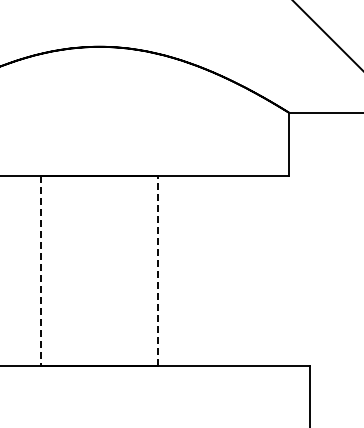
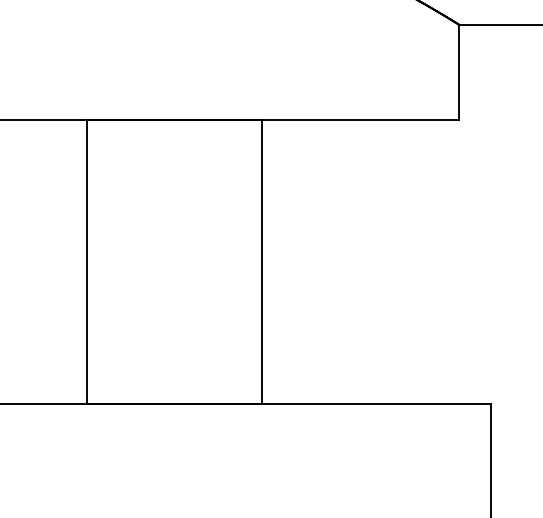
line: (41, 271) -> (87, 262), dashed -> solid
line: (157, 271) -> (261, 262), dashed -> solid

